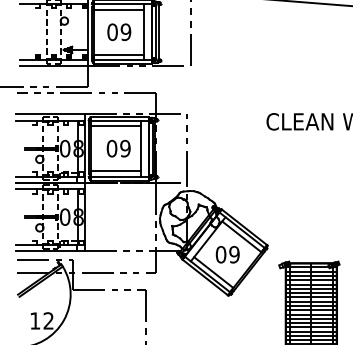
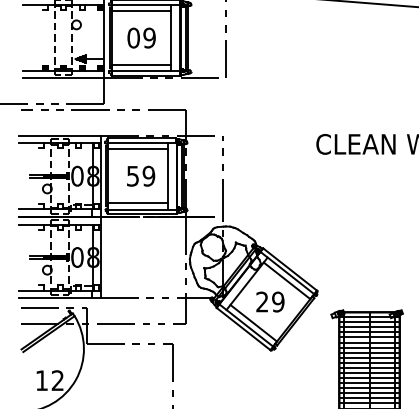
text: (111, 148) -> (132, 176), 09 -> 59
text: (220, 254) -> (261, 301), 09 -> 29

